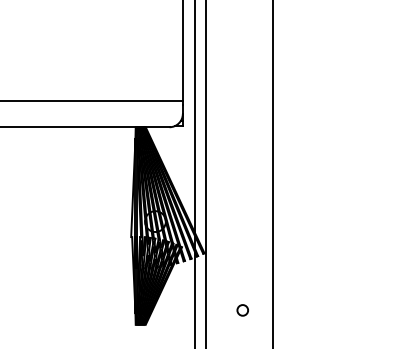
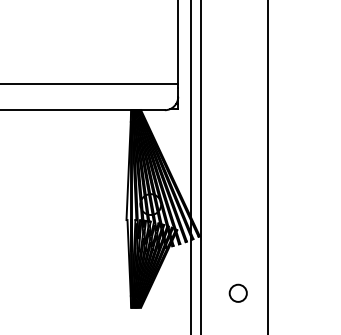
circle: (242, 310) -> (237, 293), size x1.6

